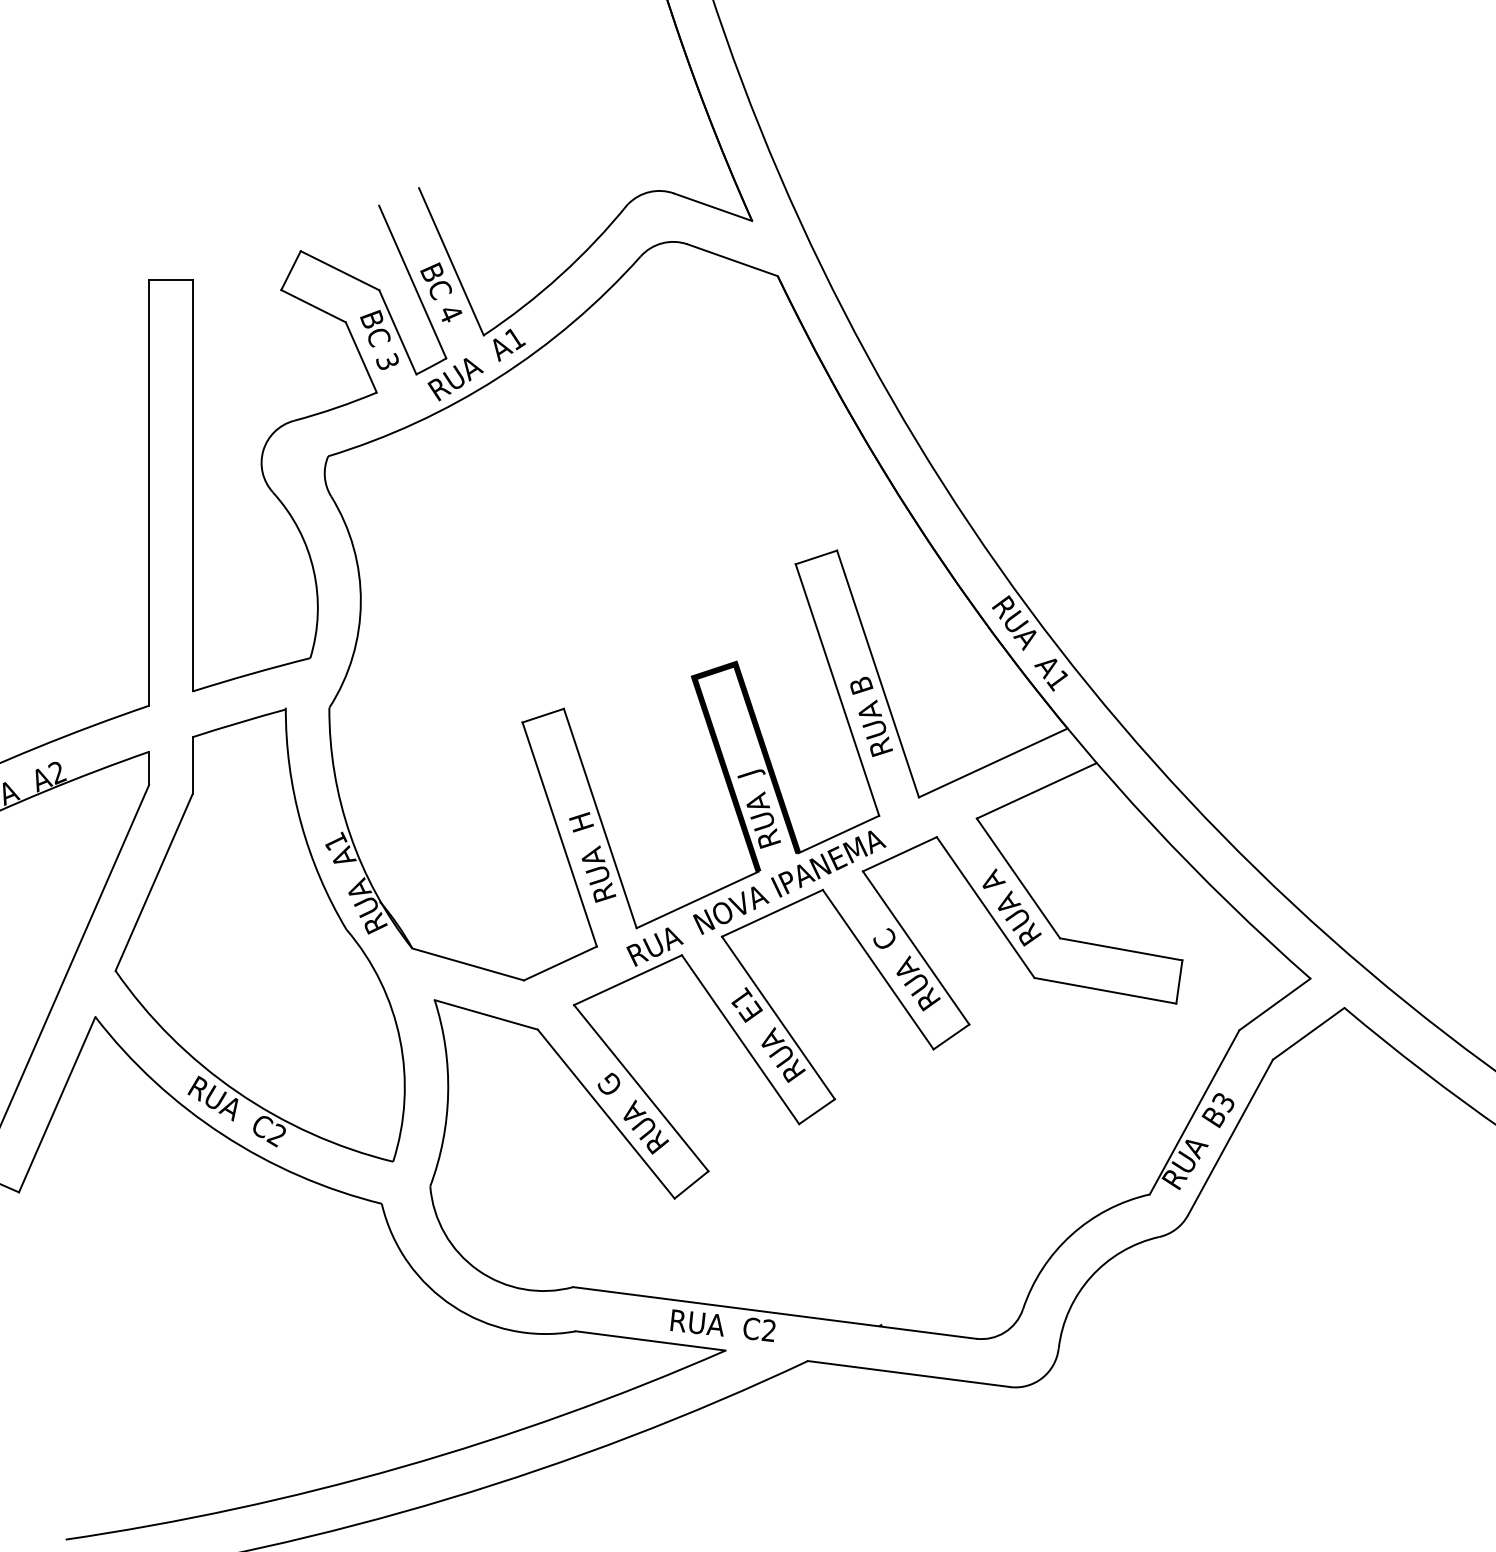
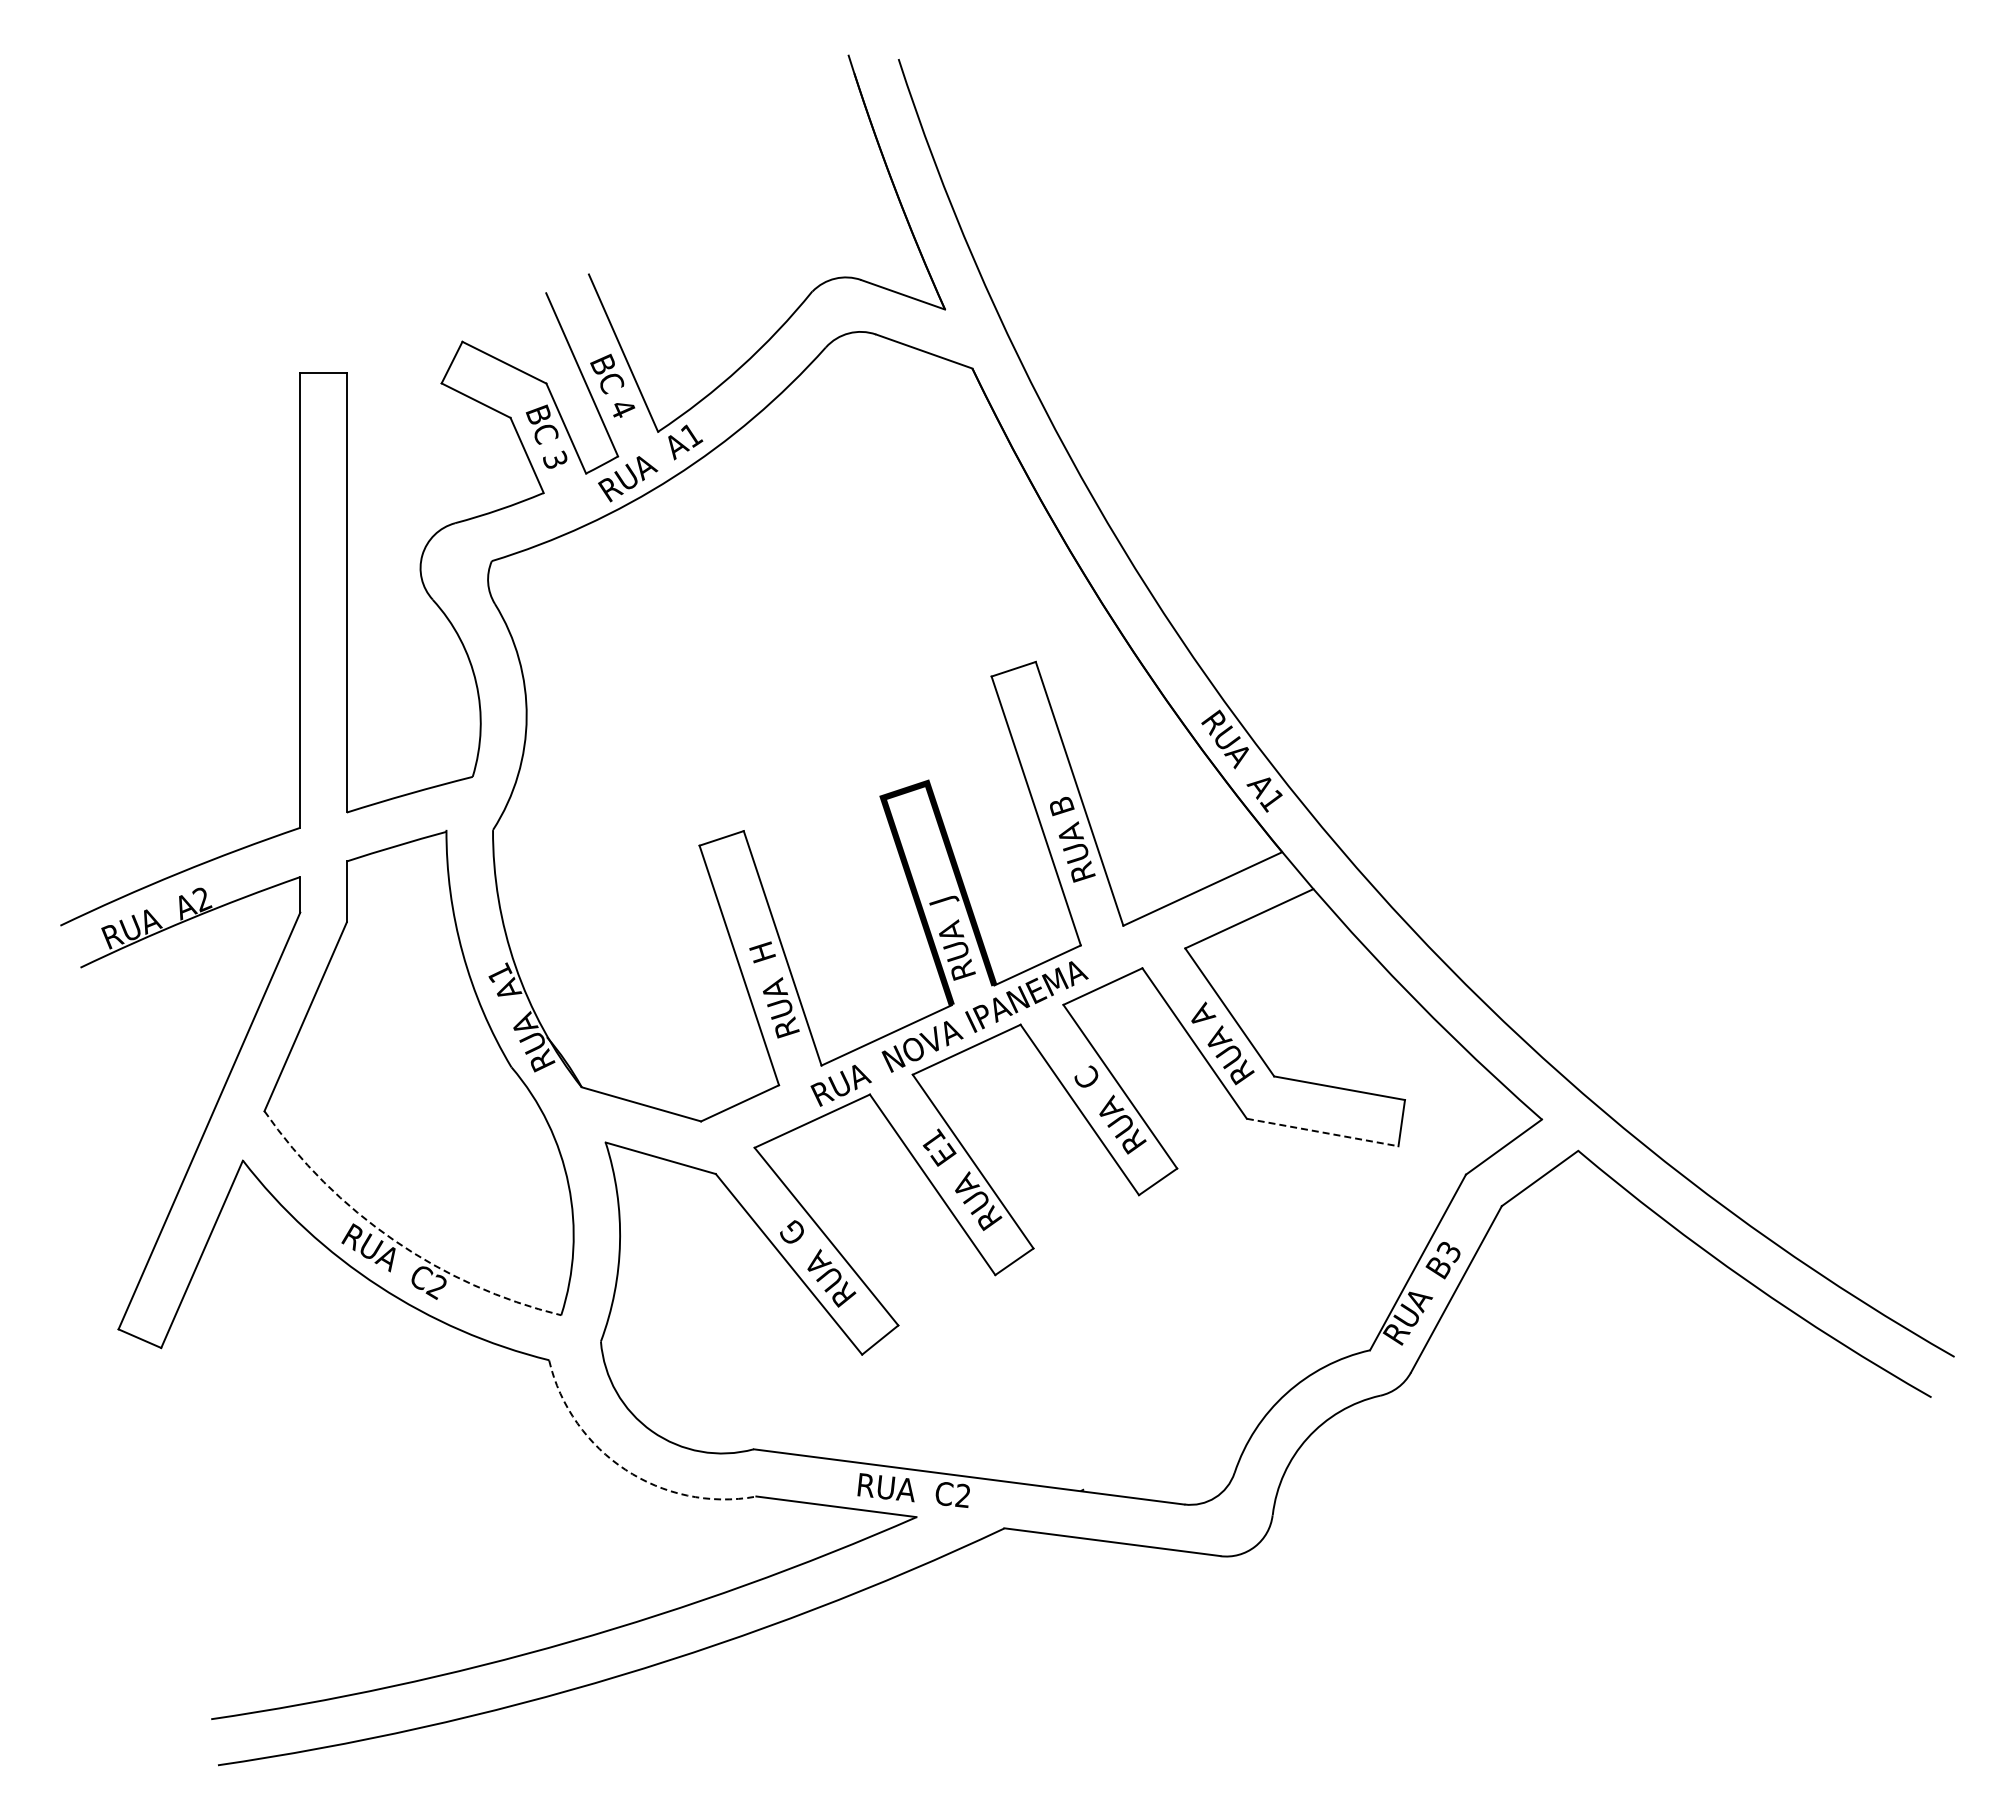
line: (1106, 990) -> (1323, 1132), solid -> dashed
arc: (237, 1091) -> (394, 1240), solid -> dashed
arc: (453, 1306) -> (625, 1469), solid -> dashed

